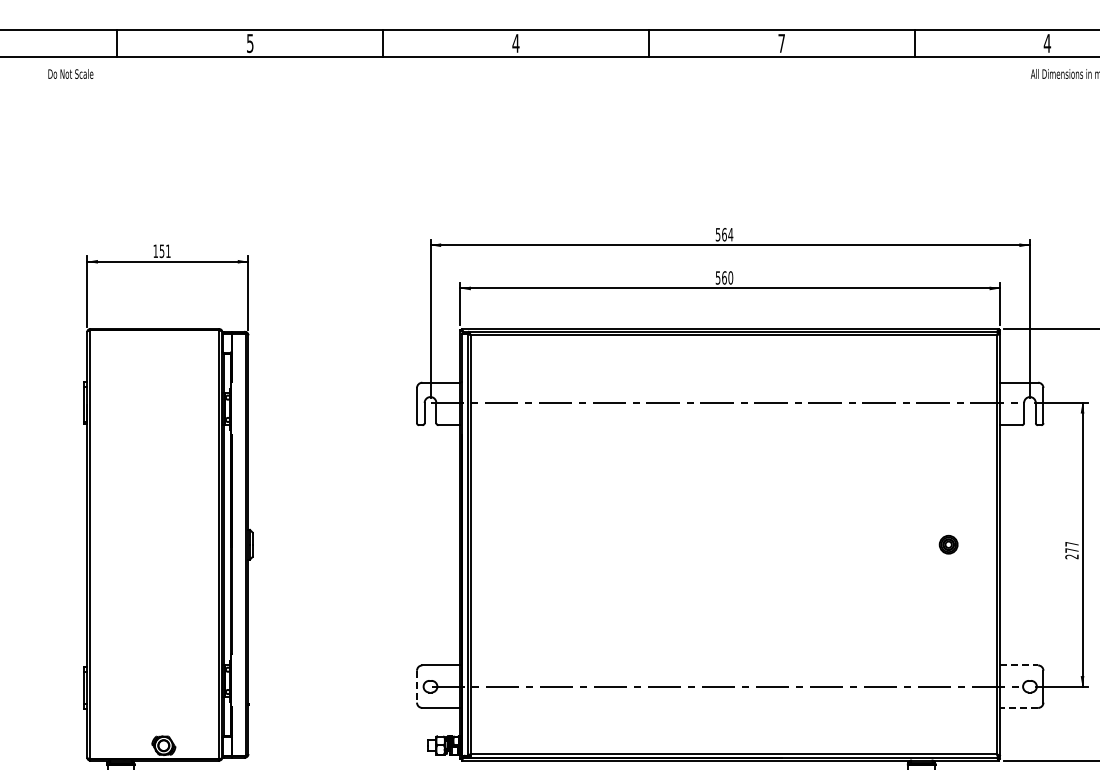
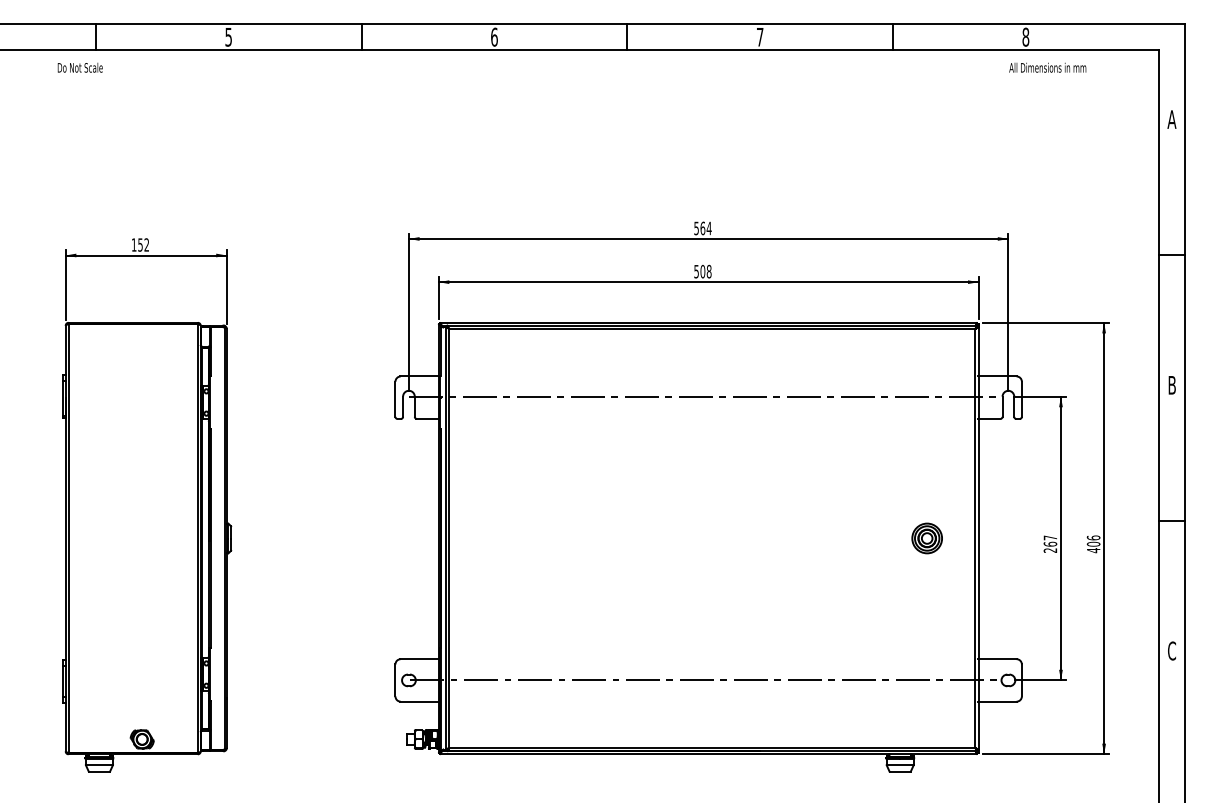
text: (516, 42) -> (494, 36), 4 -> 6
text: (1047, 42) -> (1025, 36), 4 -> 8
text: (70, 73) -> (79, 67), moved
text: (168, 250) -> (146, 244), 151 -> 152
text: (727, 277) -> (705, 271), 560 -> 508
part: (948, 544) -> (926, 538), size x1.67
text: (1072, 549) -> (1050, 543), 277 -> 267
line: (1019, 665) -> (997, 659), dashed -> solid
line: (417, 686) -> (395, 680), dashed -> solid
line: (1018, 707) -> (996, 701), dashed -> solid

